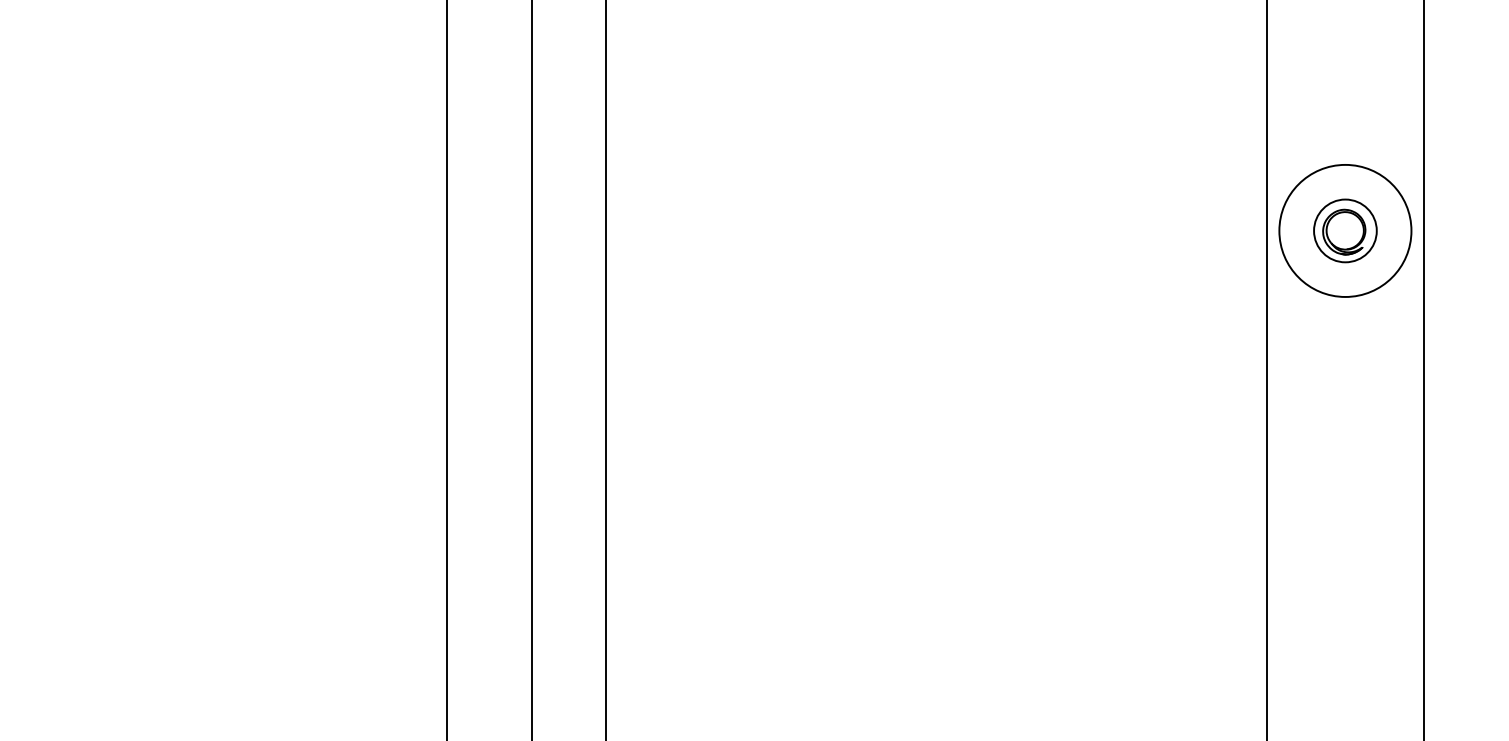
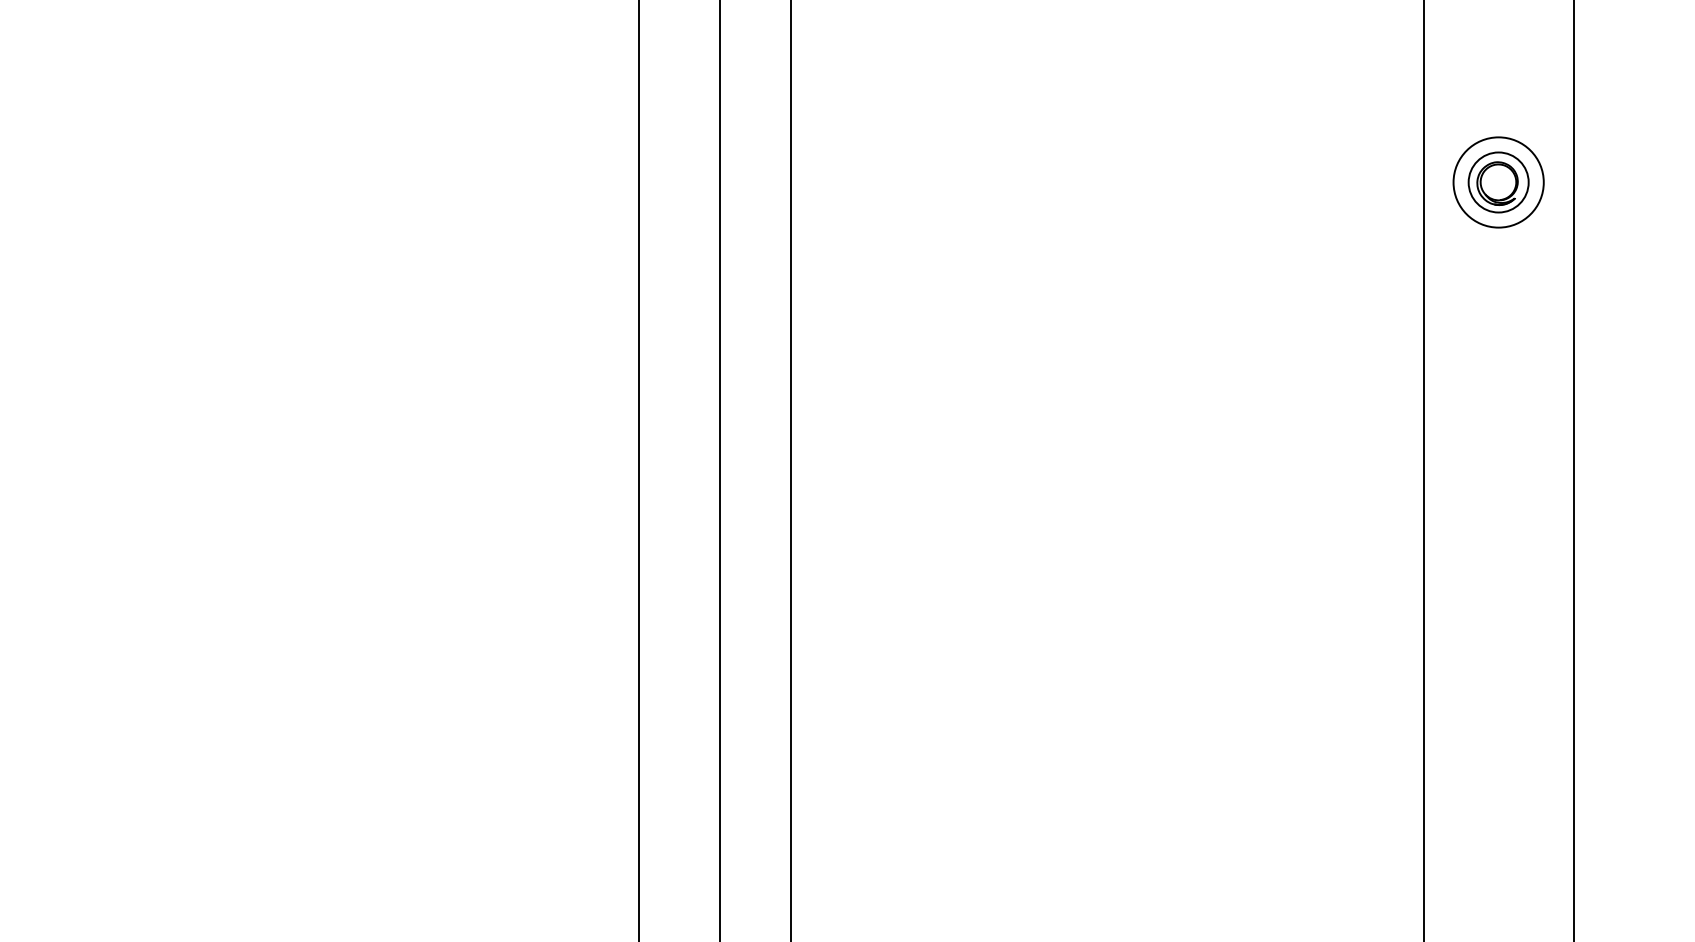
circle: (1345, 230) -> (1498, 182), size x0.71

